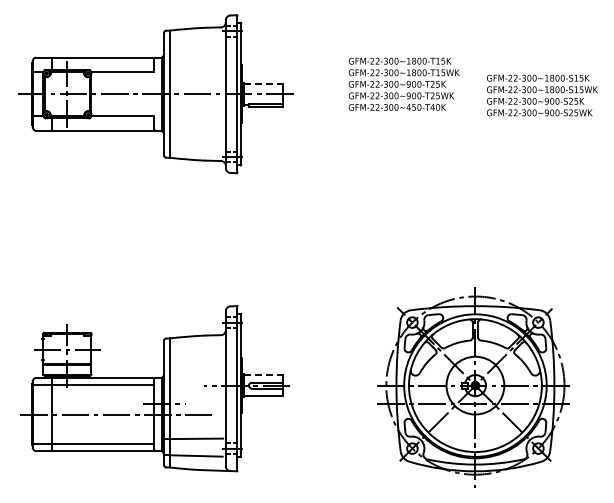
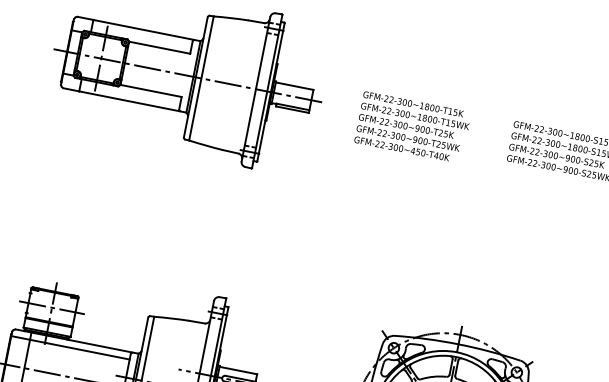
line: (263, 83) -> (294, 86), dashed -> solid
text: (403, 83) -> (412, 126), moved
line: (263, 375) -> (238, 371), dashed -> solid

